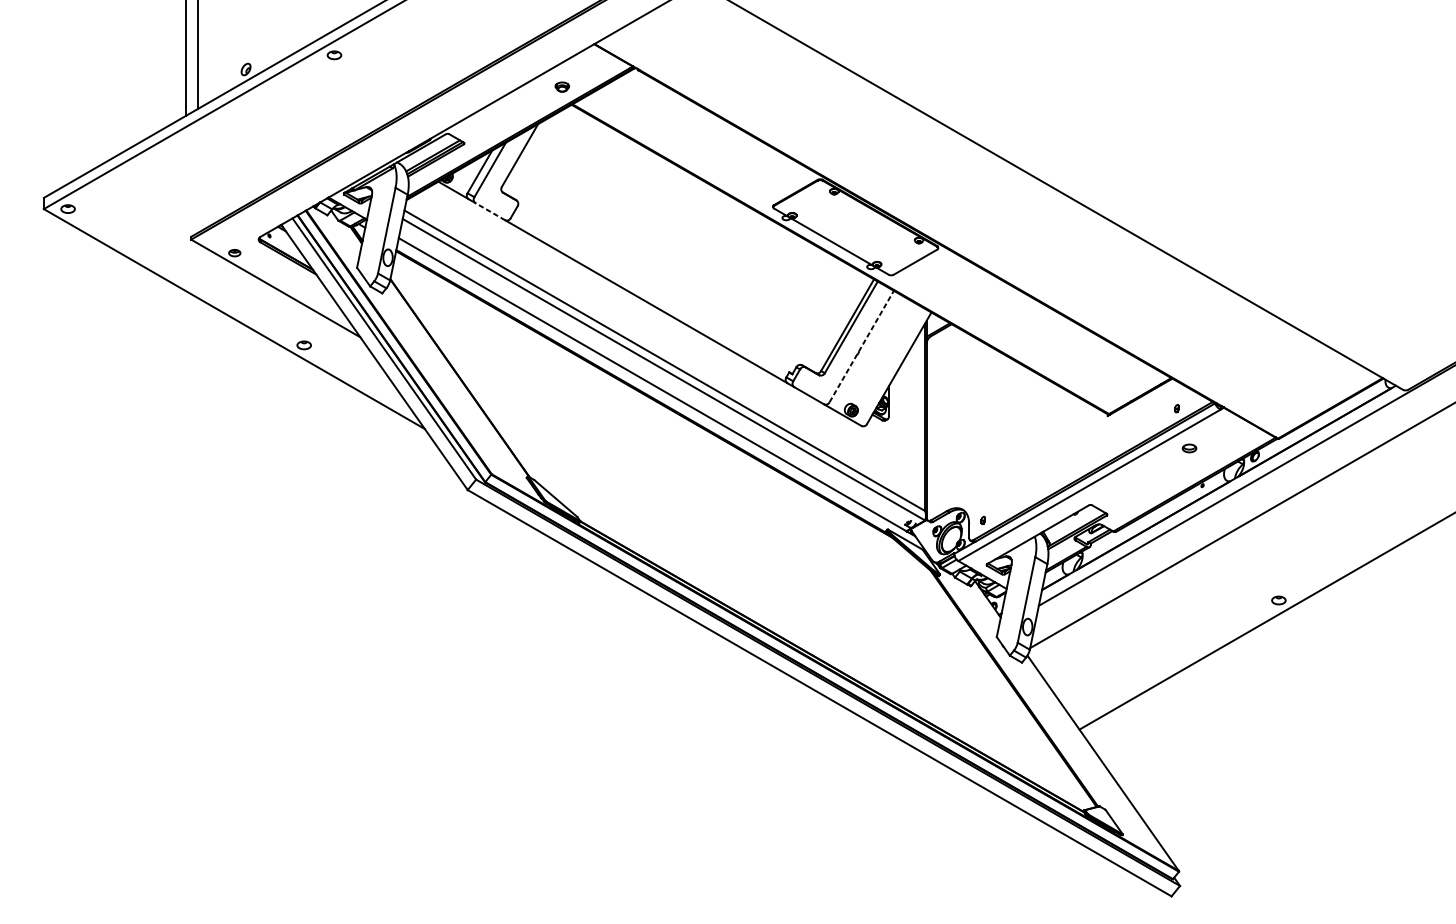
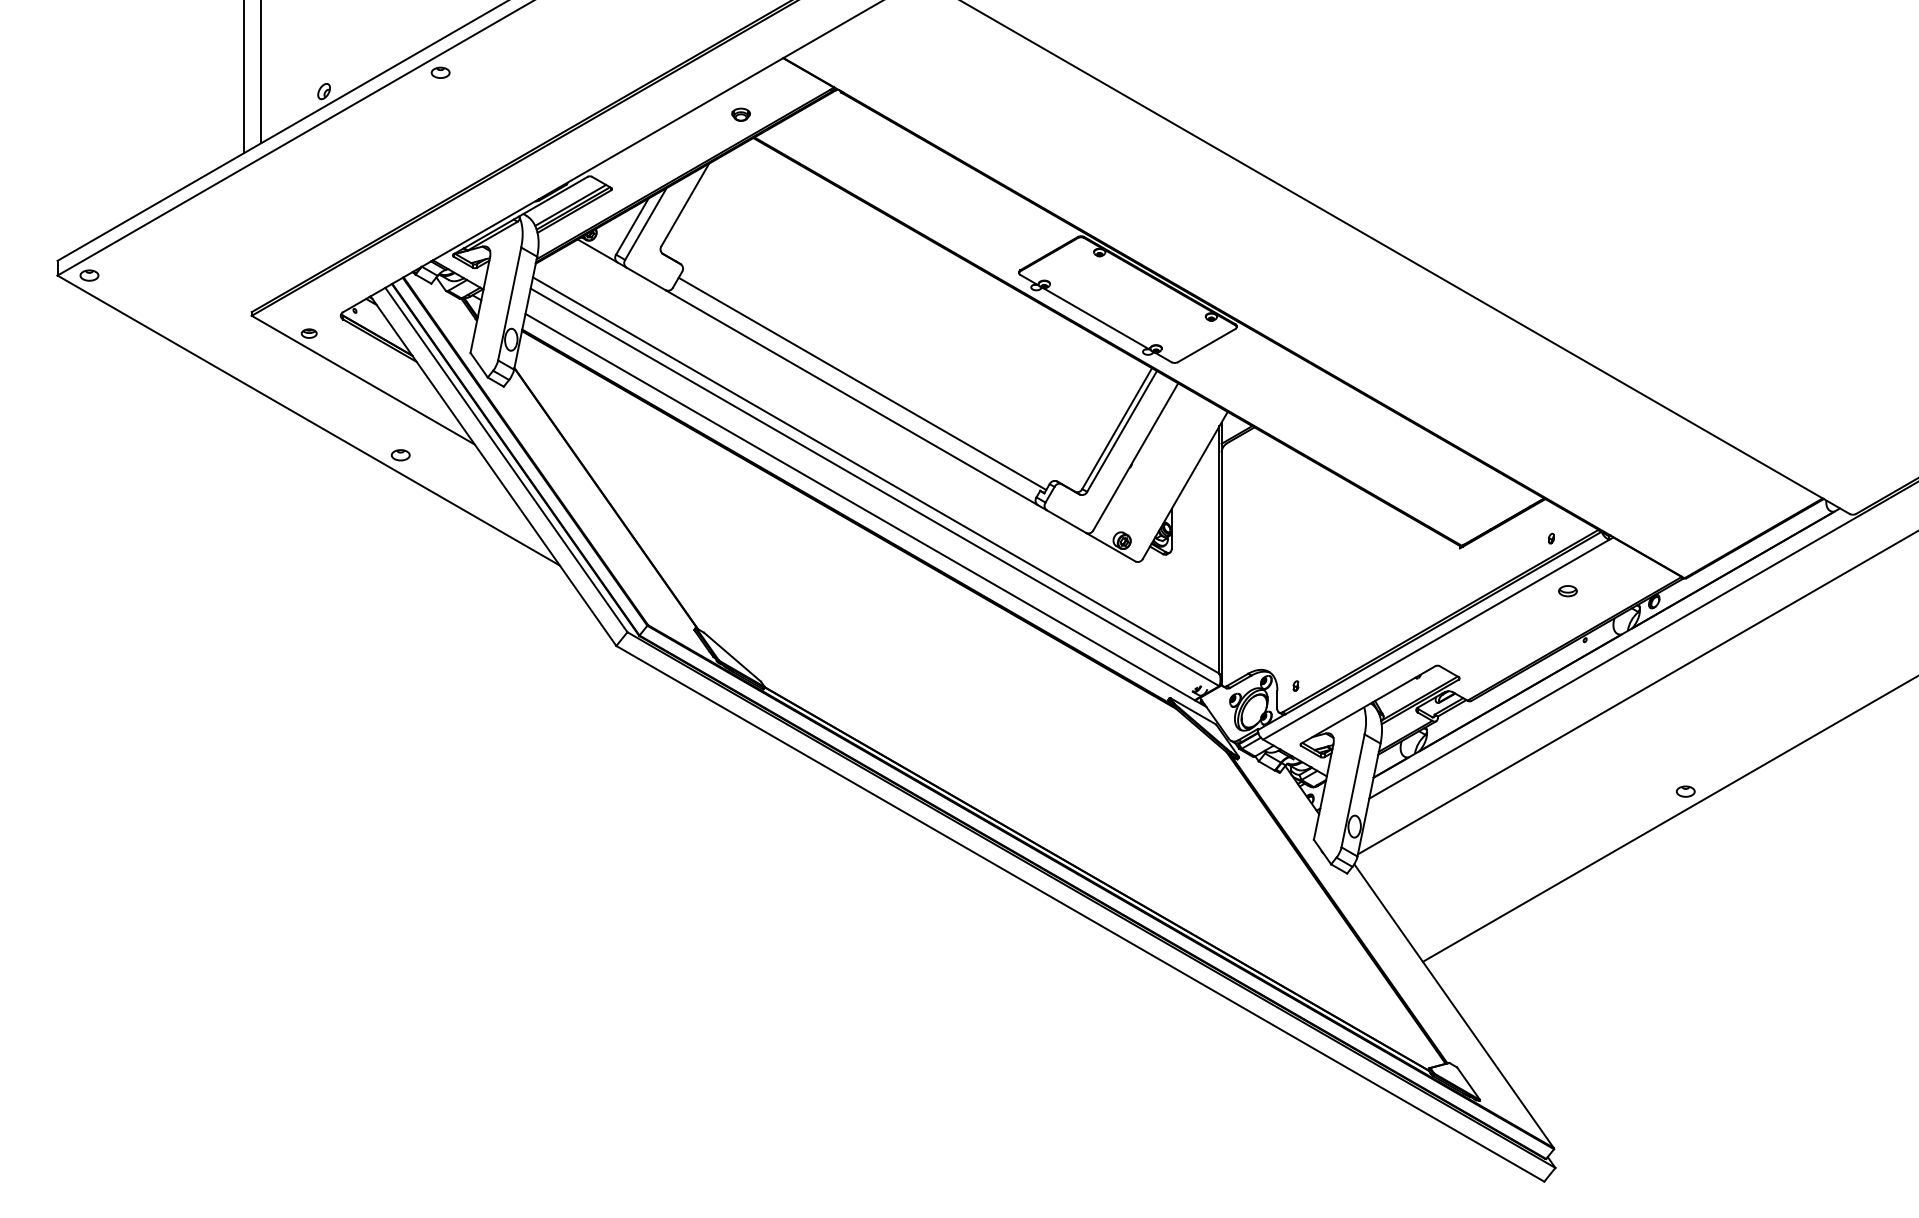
line: (490, 211) -> (646, 278), dashed -> solid
line: (654, 290) -> (862, 383), added
line: (861, 346) -> (1135, 456), dashed -> solid

